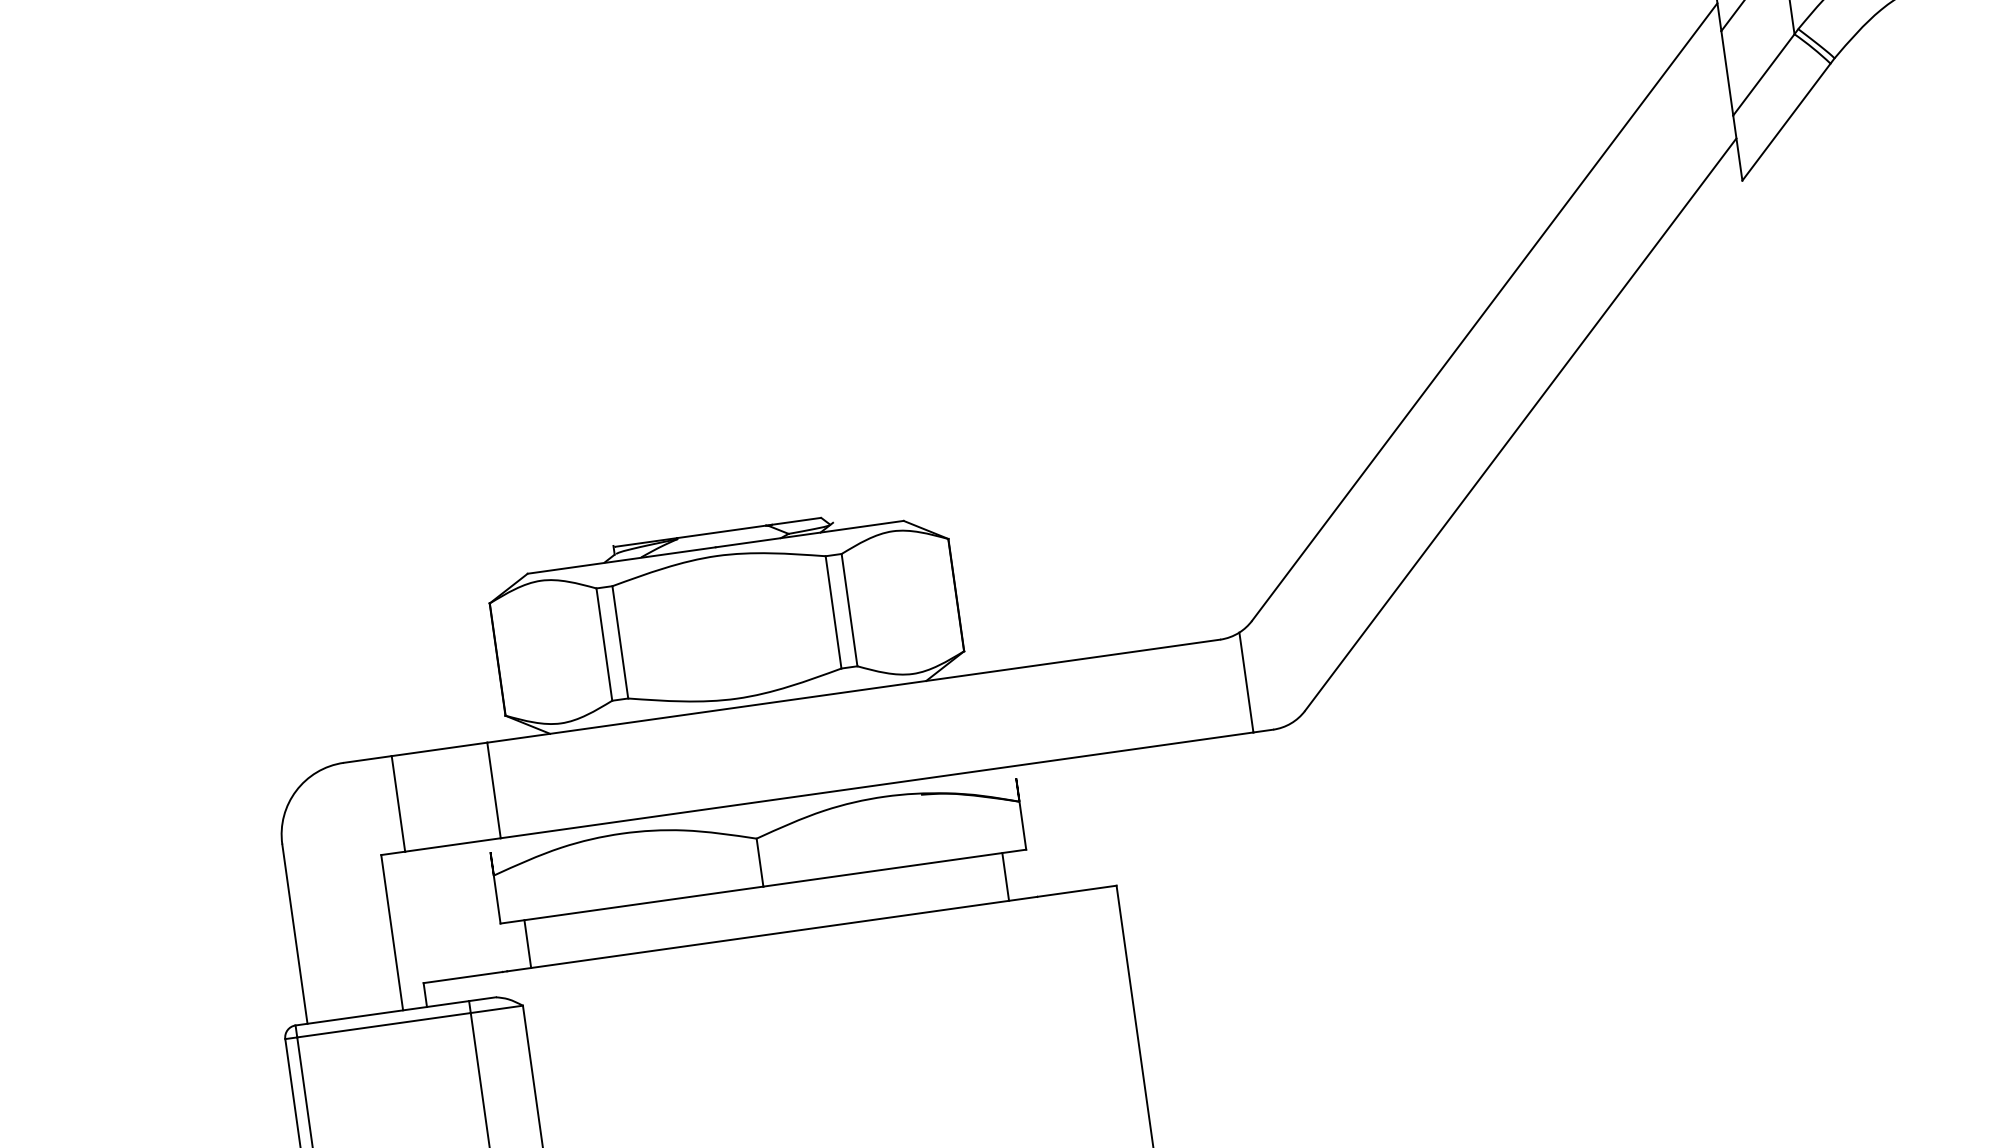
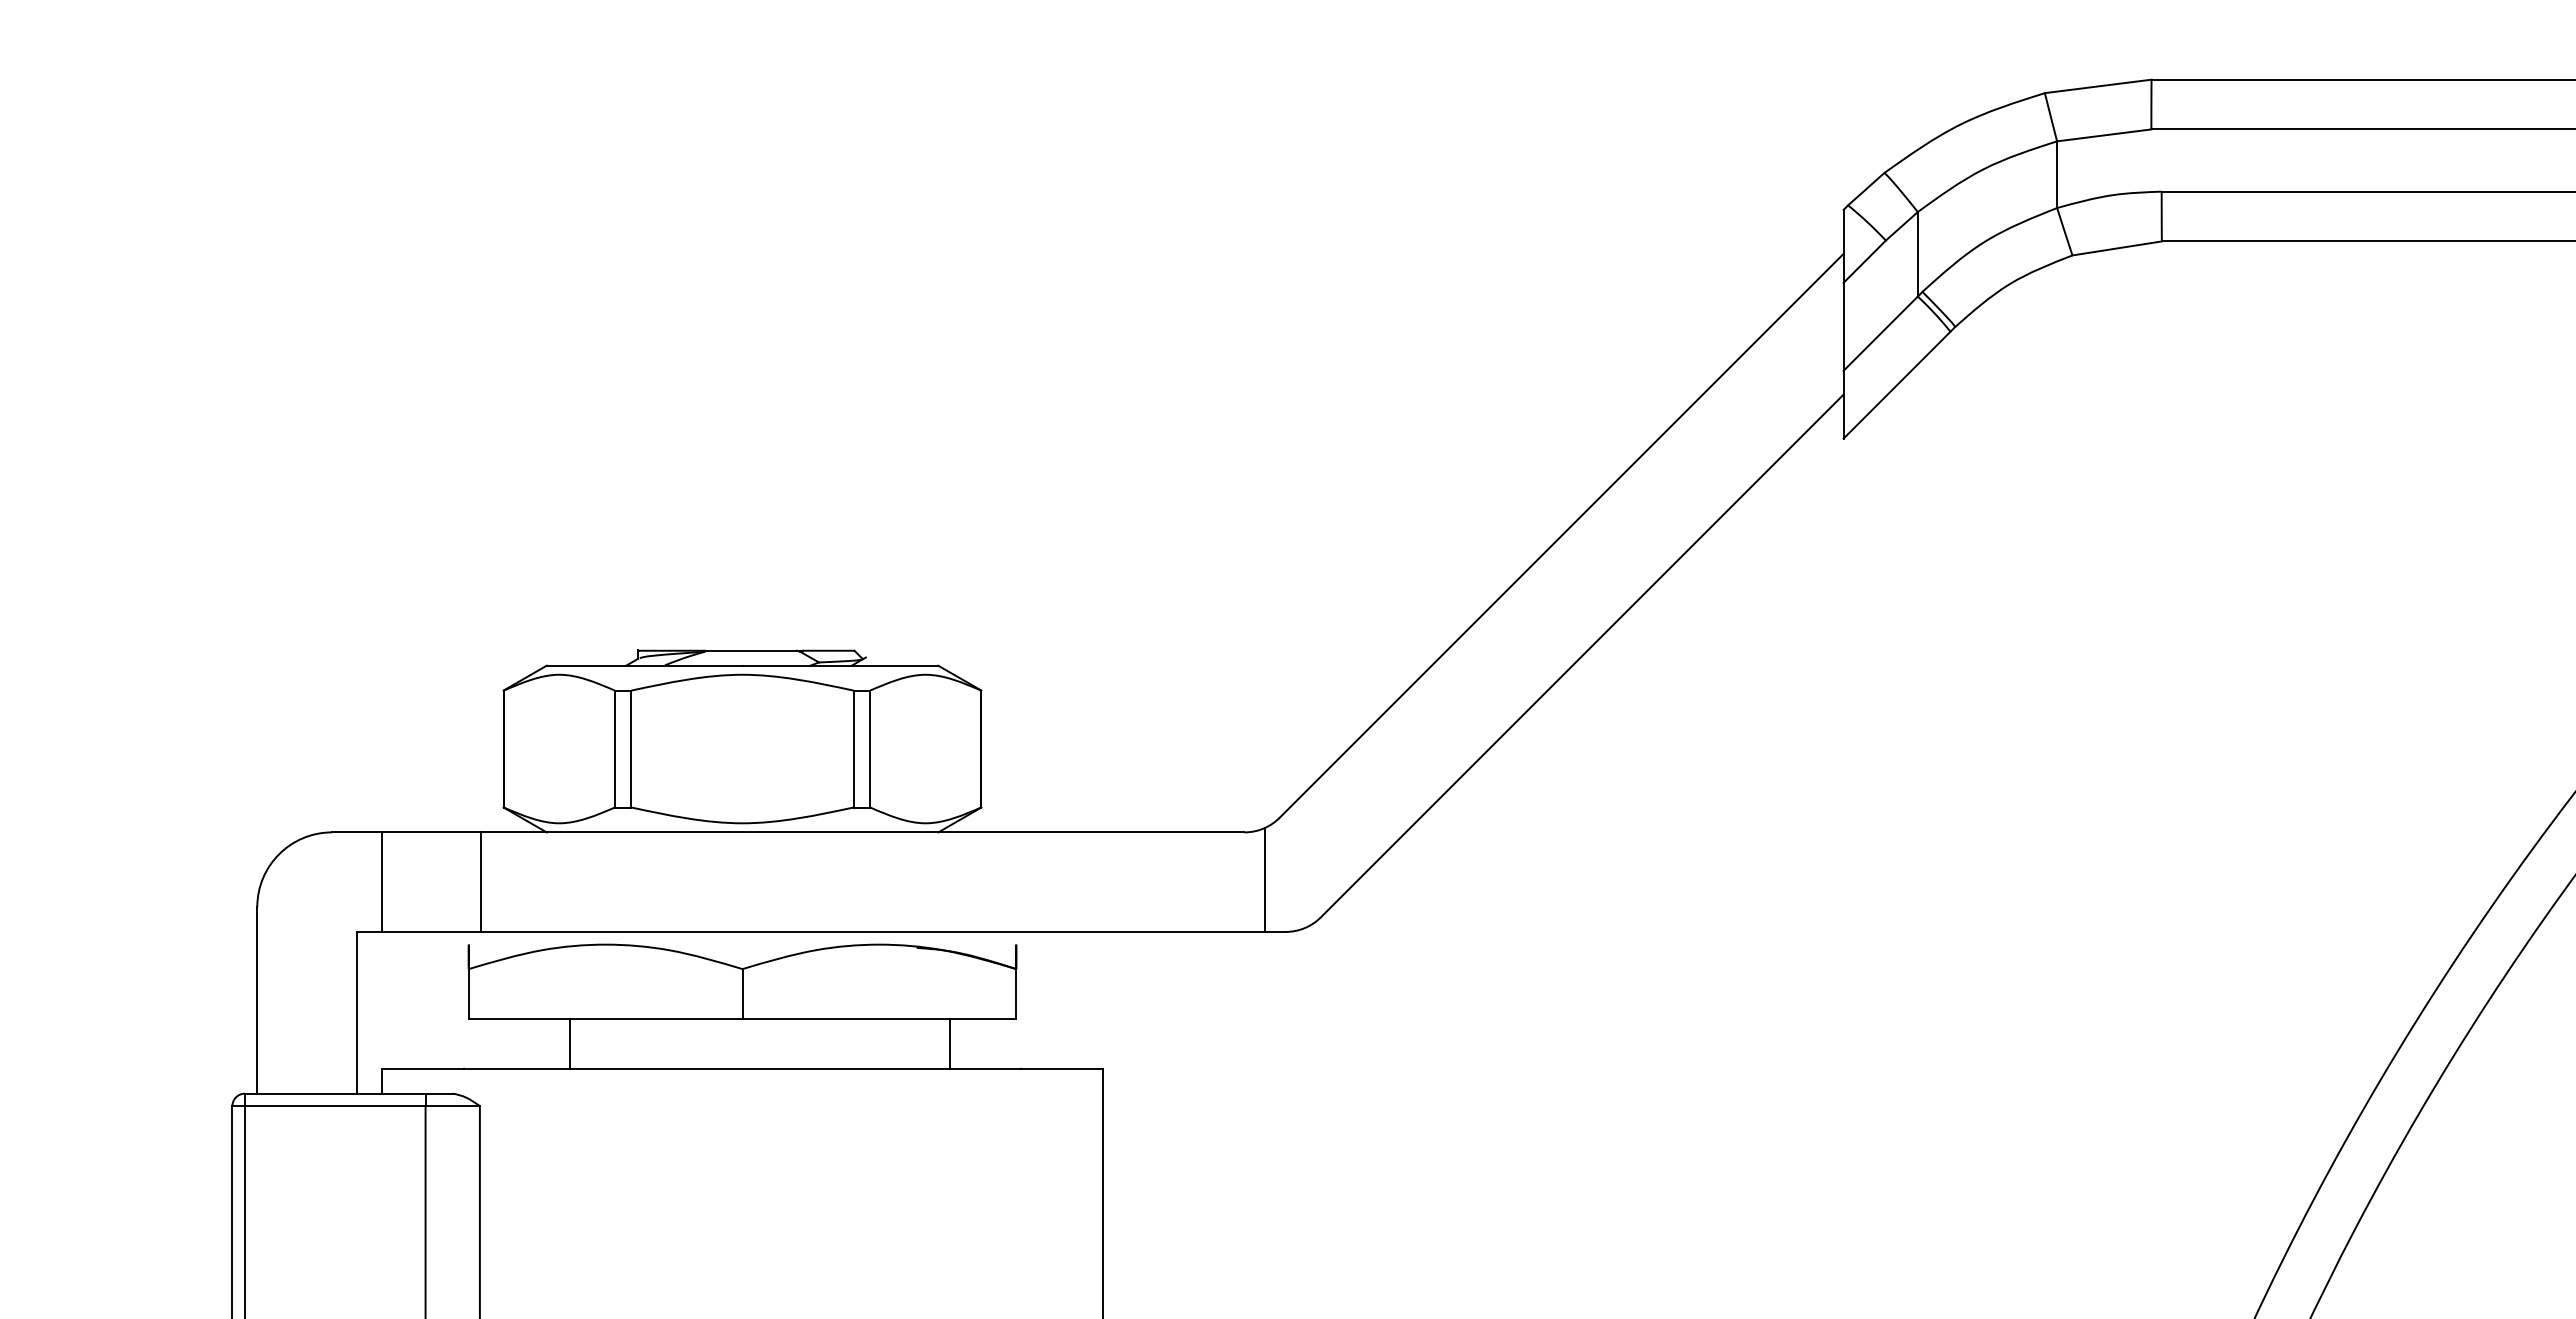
line: (1005, 876) -> (950, 1043), moved
line: (527, 943) -> (569, 1043), moved

